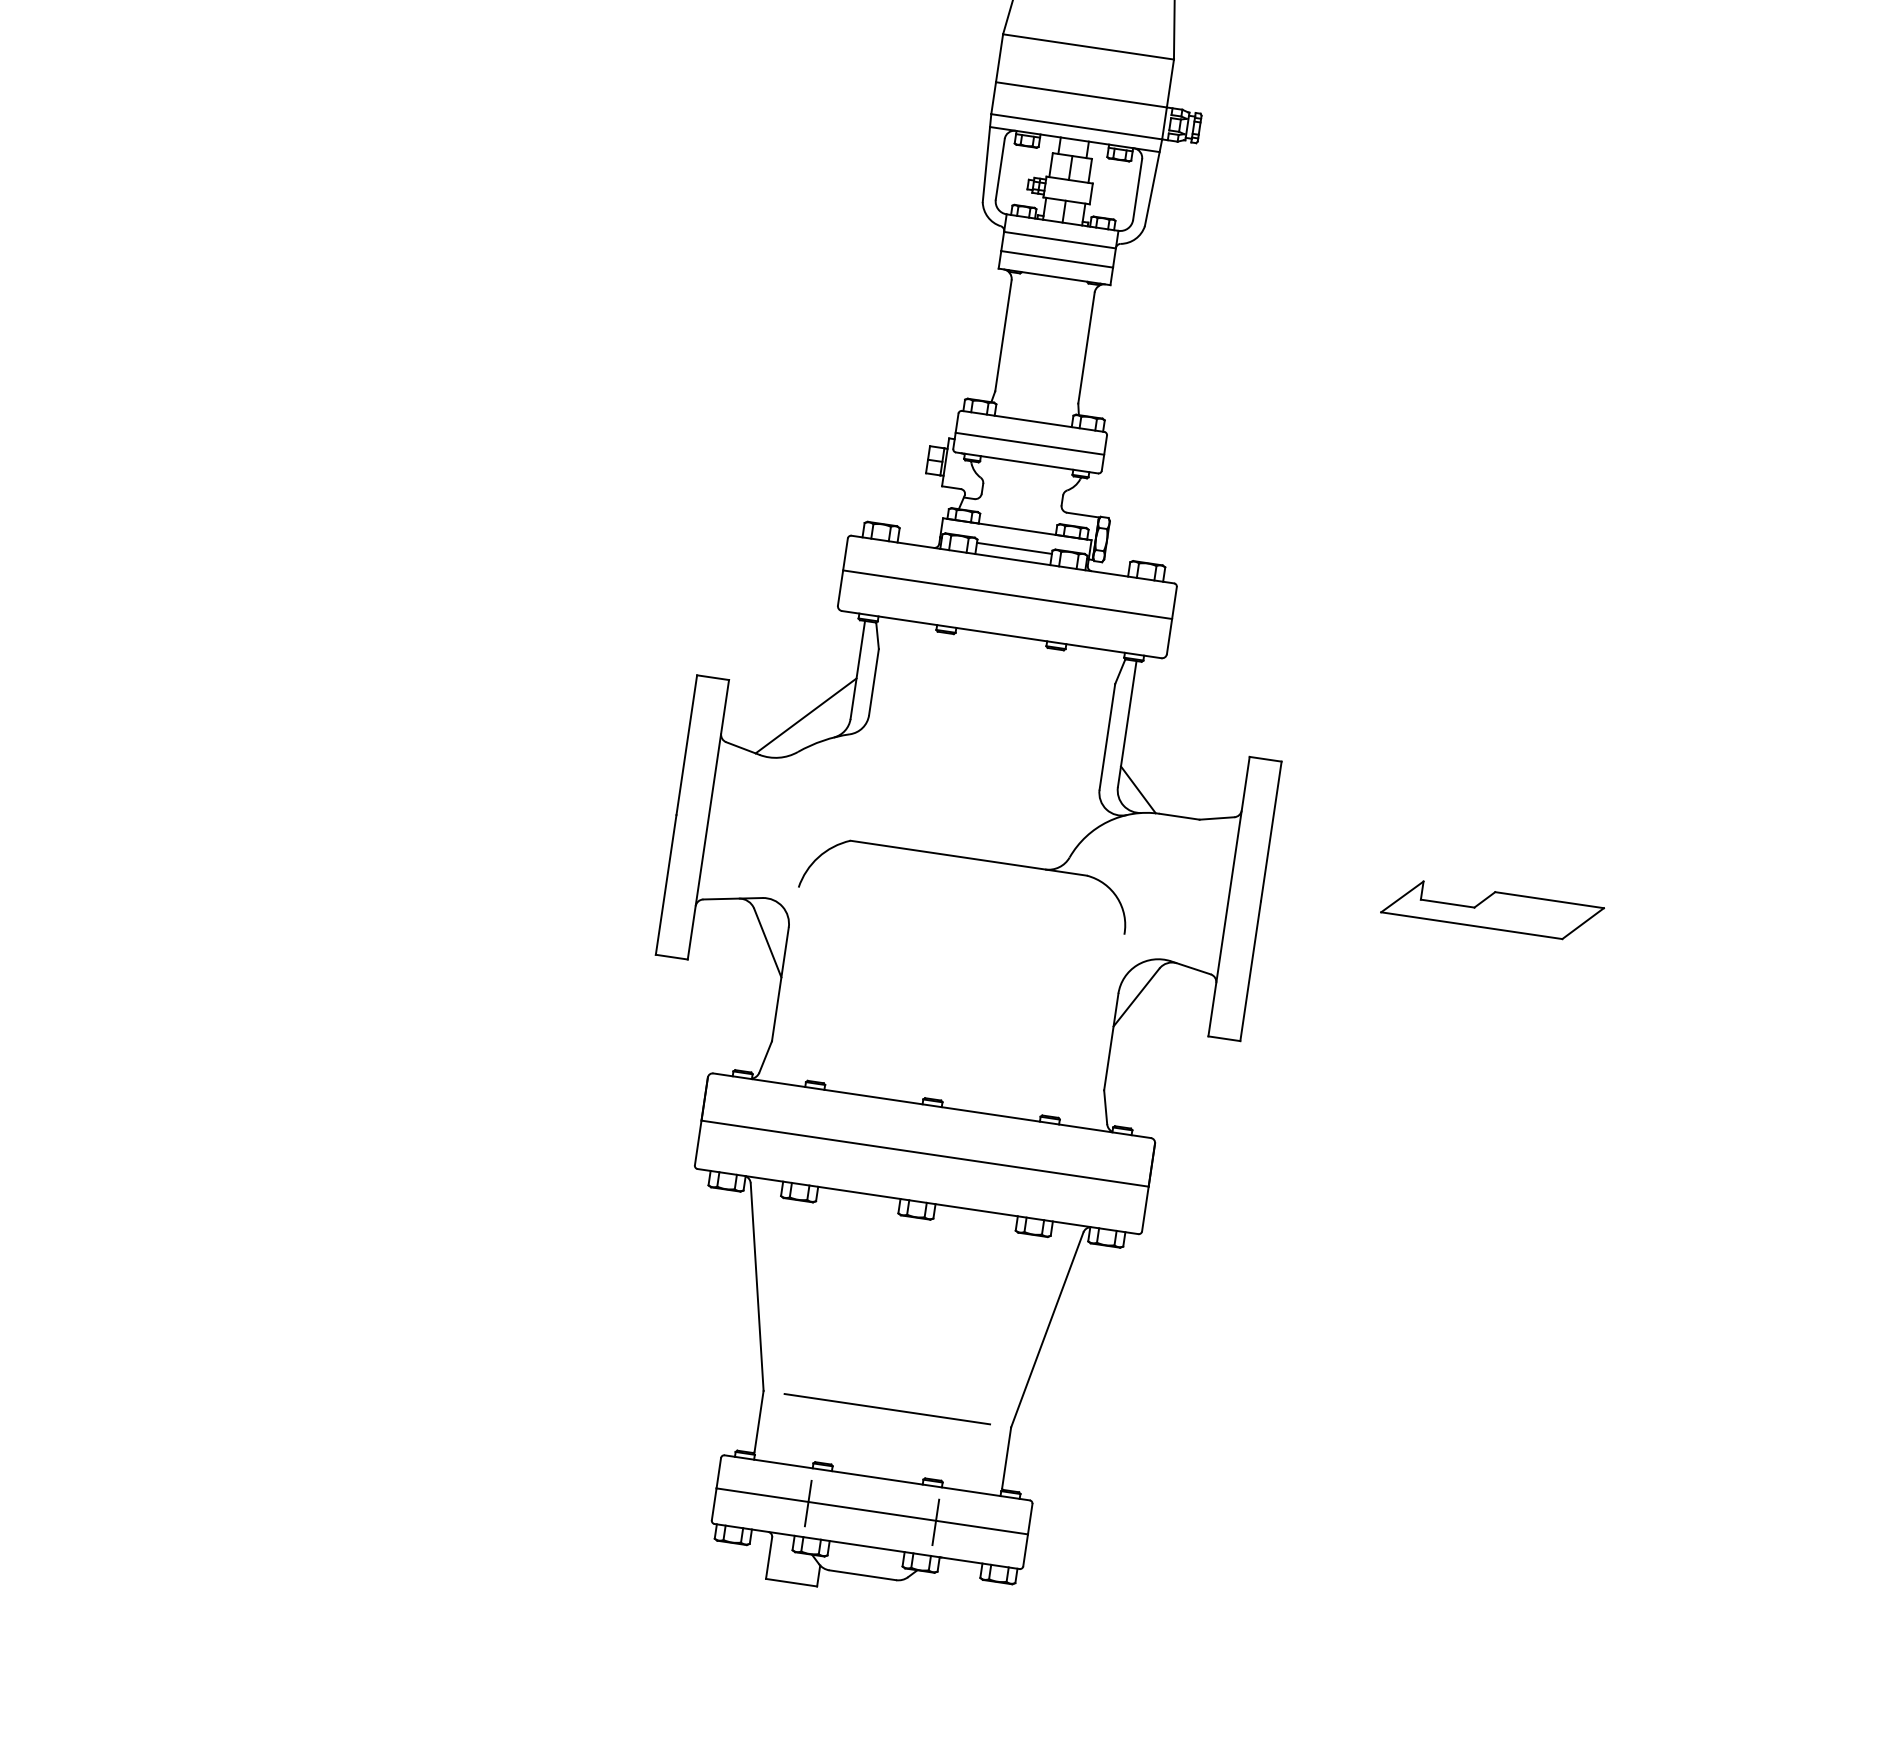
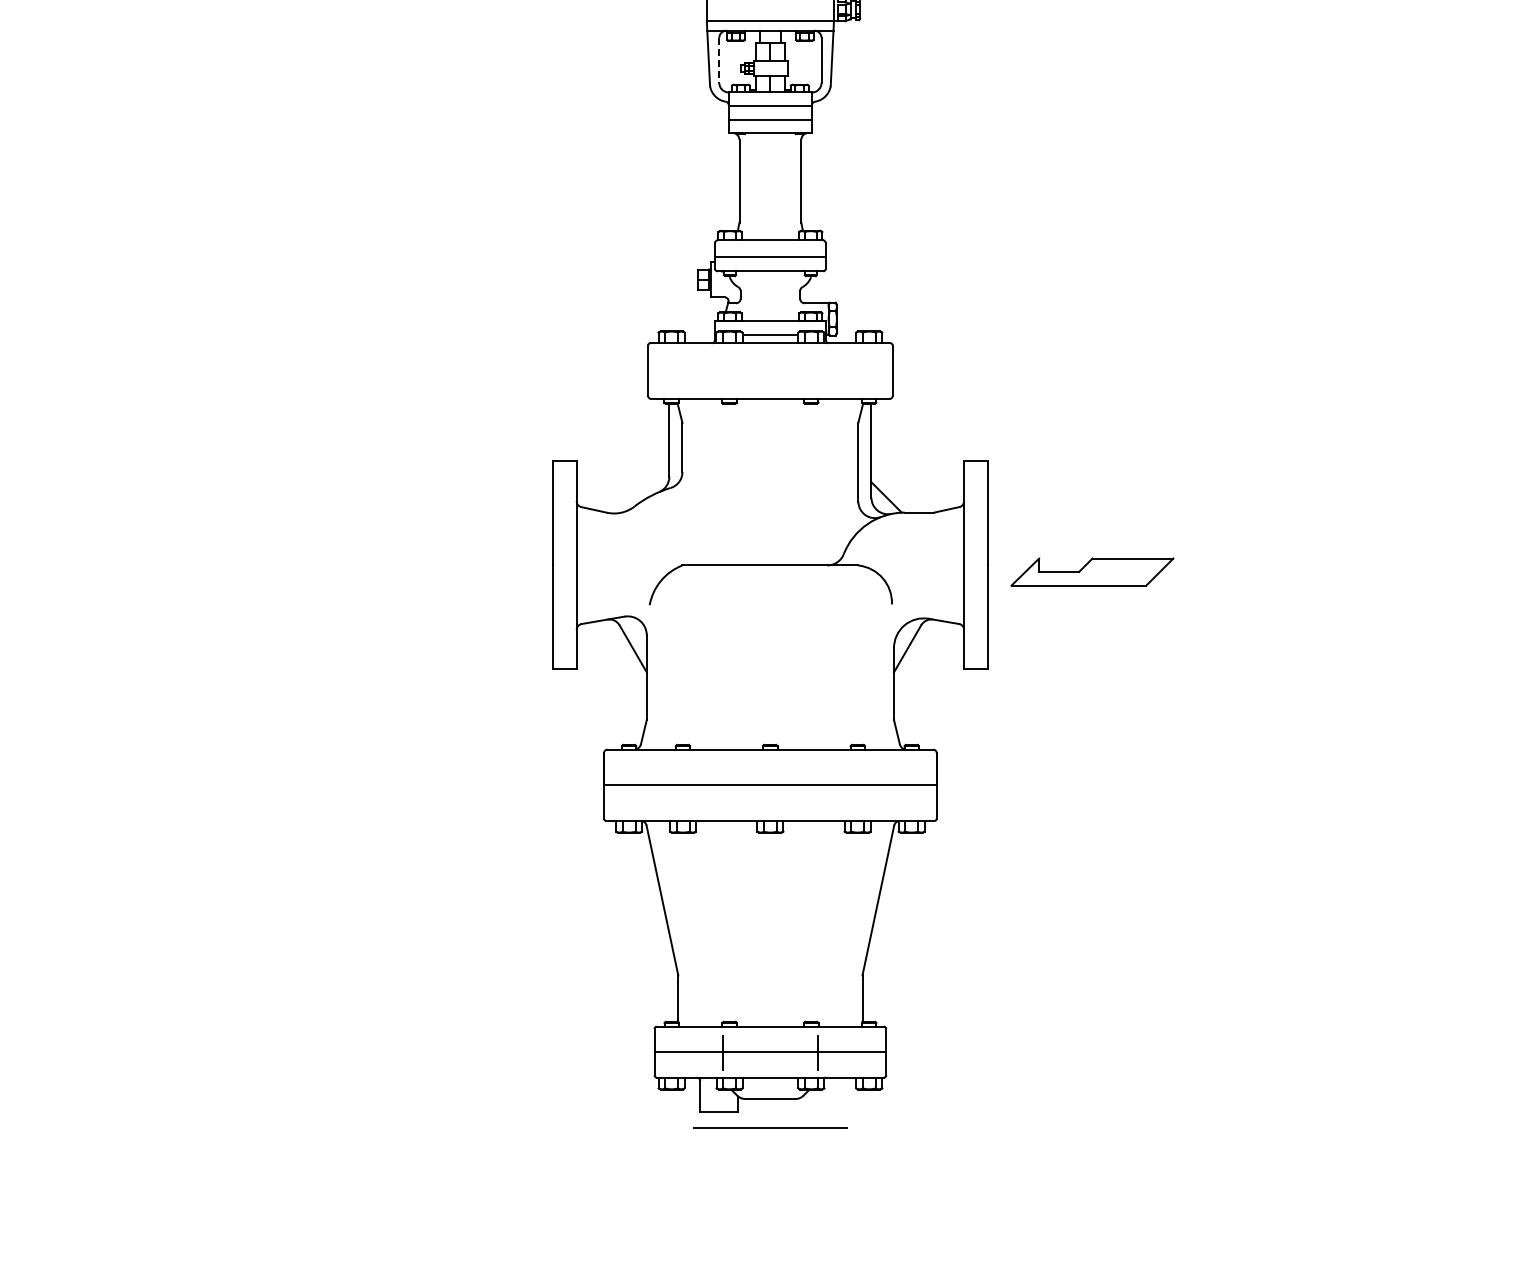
line: (1000, 169) -> (719, 60), solid -> dashed
line: (1007, 594) -> (770, 369), removed
line: (805, 716) -> (636, 479), removed
part: (1492, 909) -> (1092, 571), moved
line: (887, 1407) -> (770, 1127), moved

